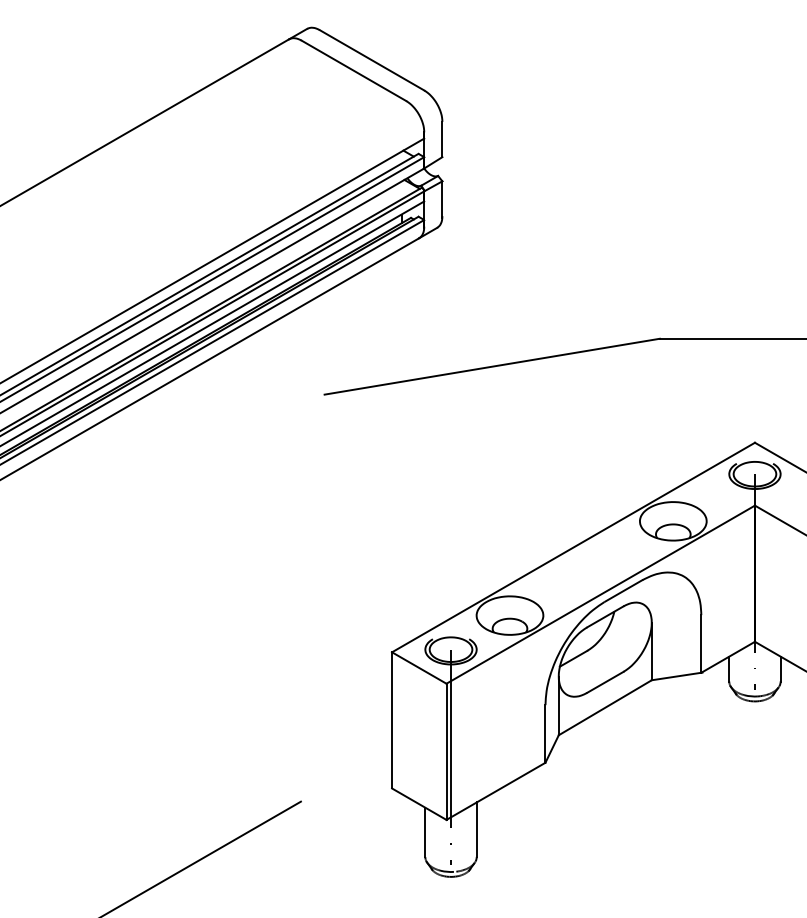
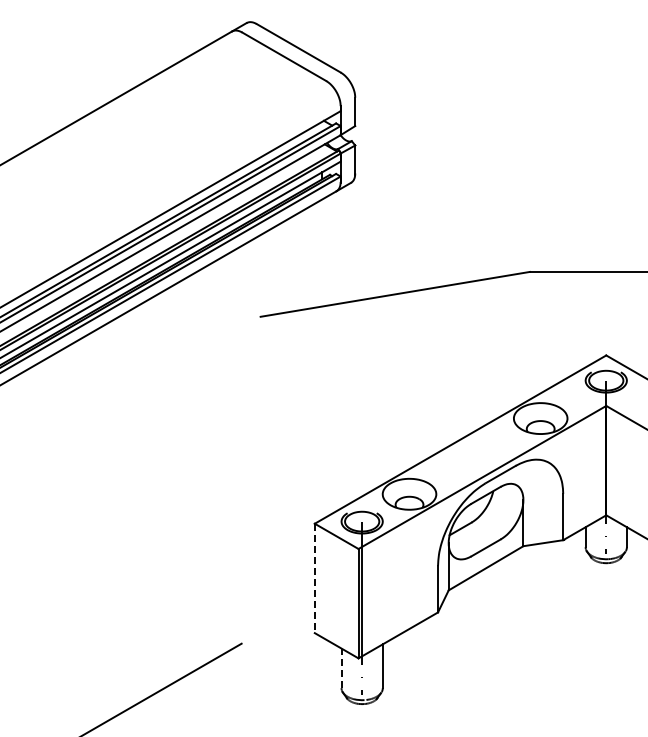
line: (391, 720) -> (314, 578), solid -> dashed
line: (425, 832) -> (341, 668), solid -> dashed

